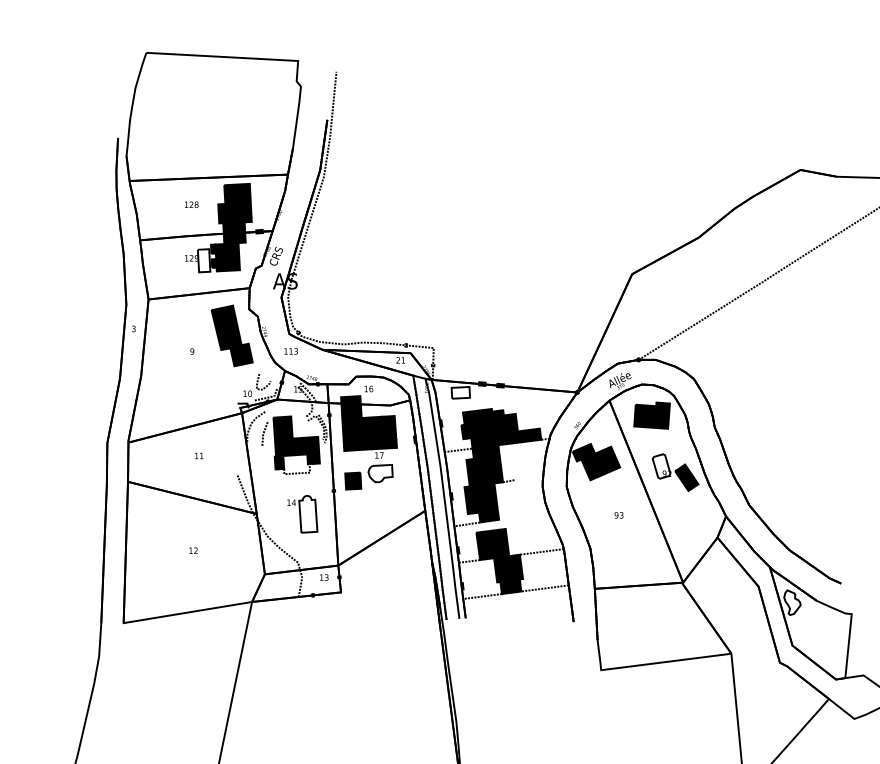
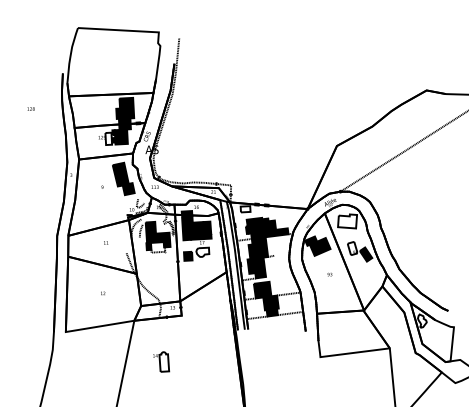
text: (190, 203) -> (30, 108), moved
fill: (651, 415) -> (347, 221), removed
part: (303, 513) -> (161, 361), moved

